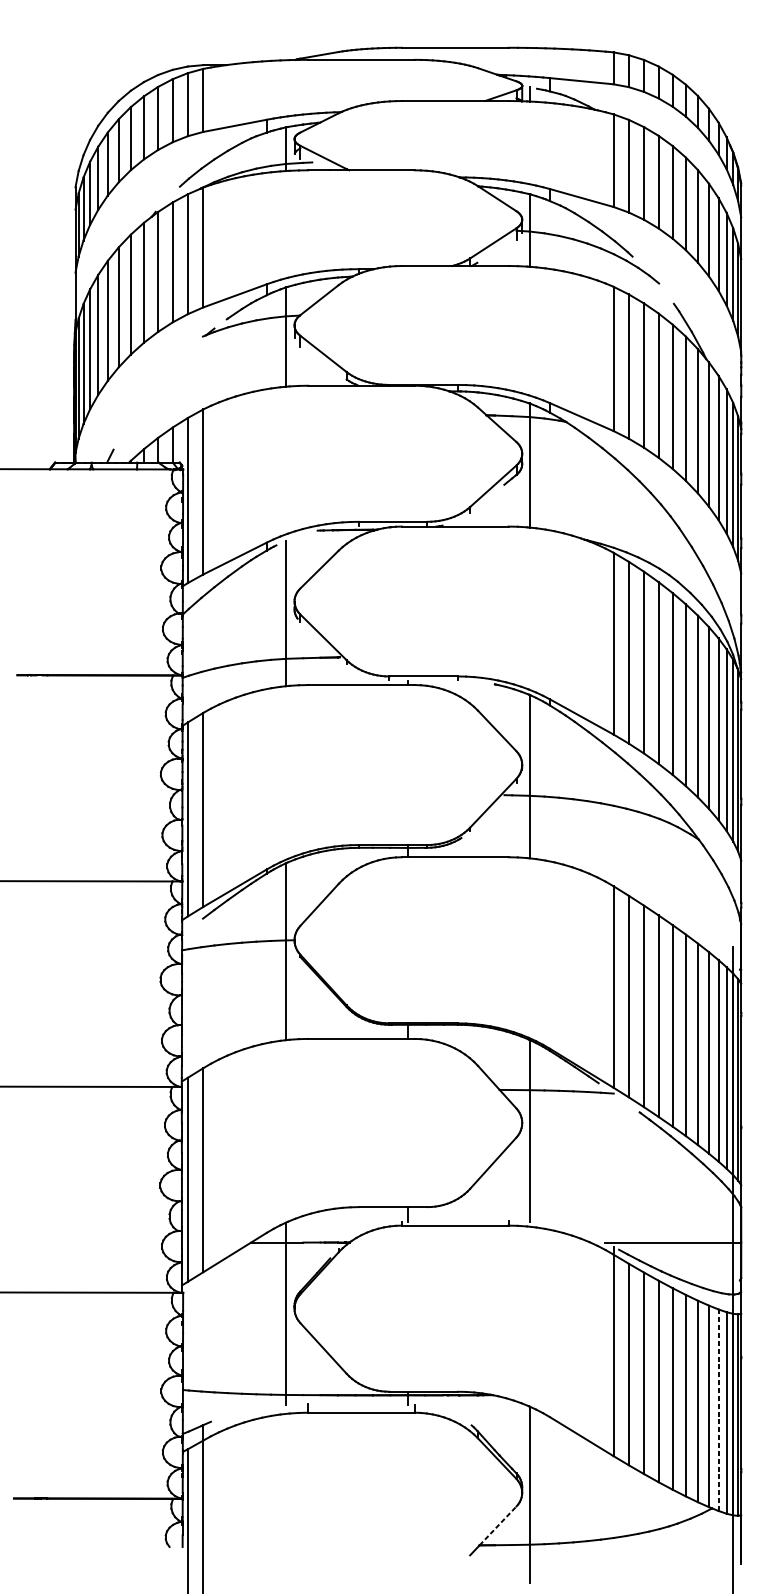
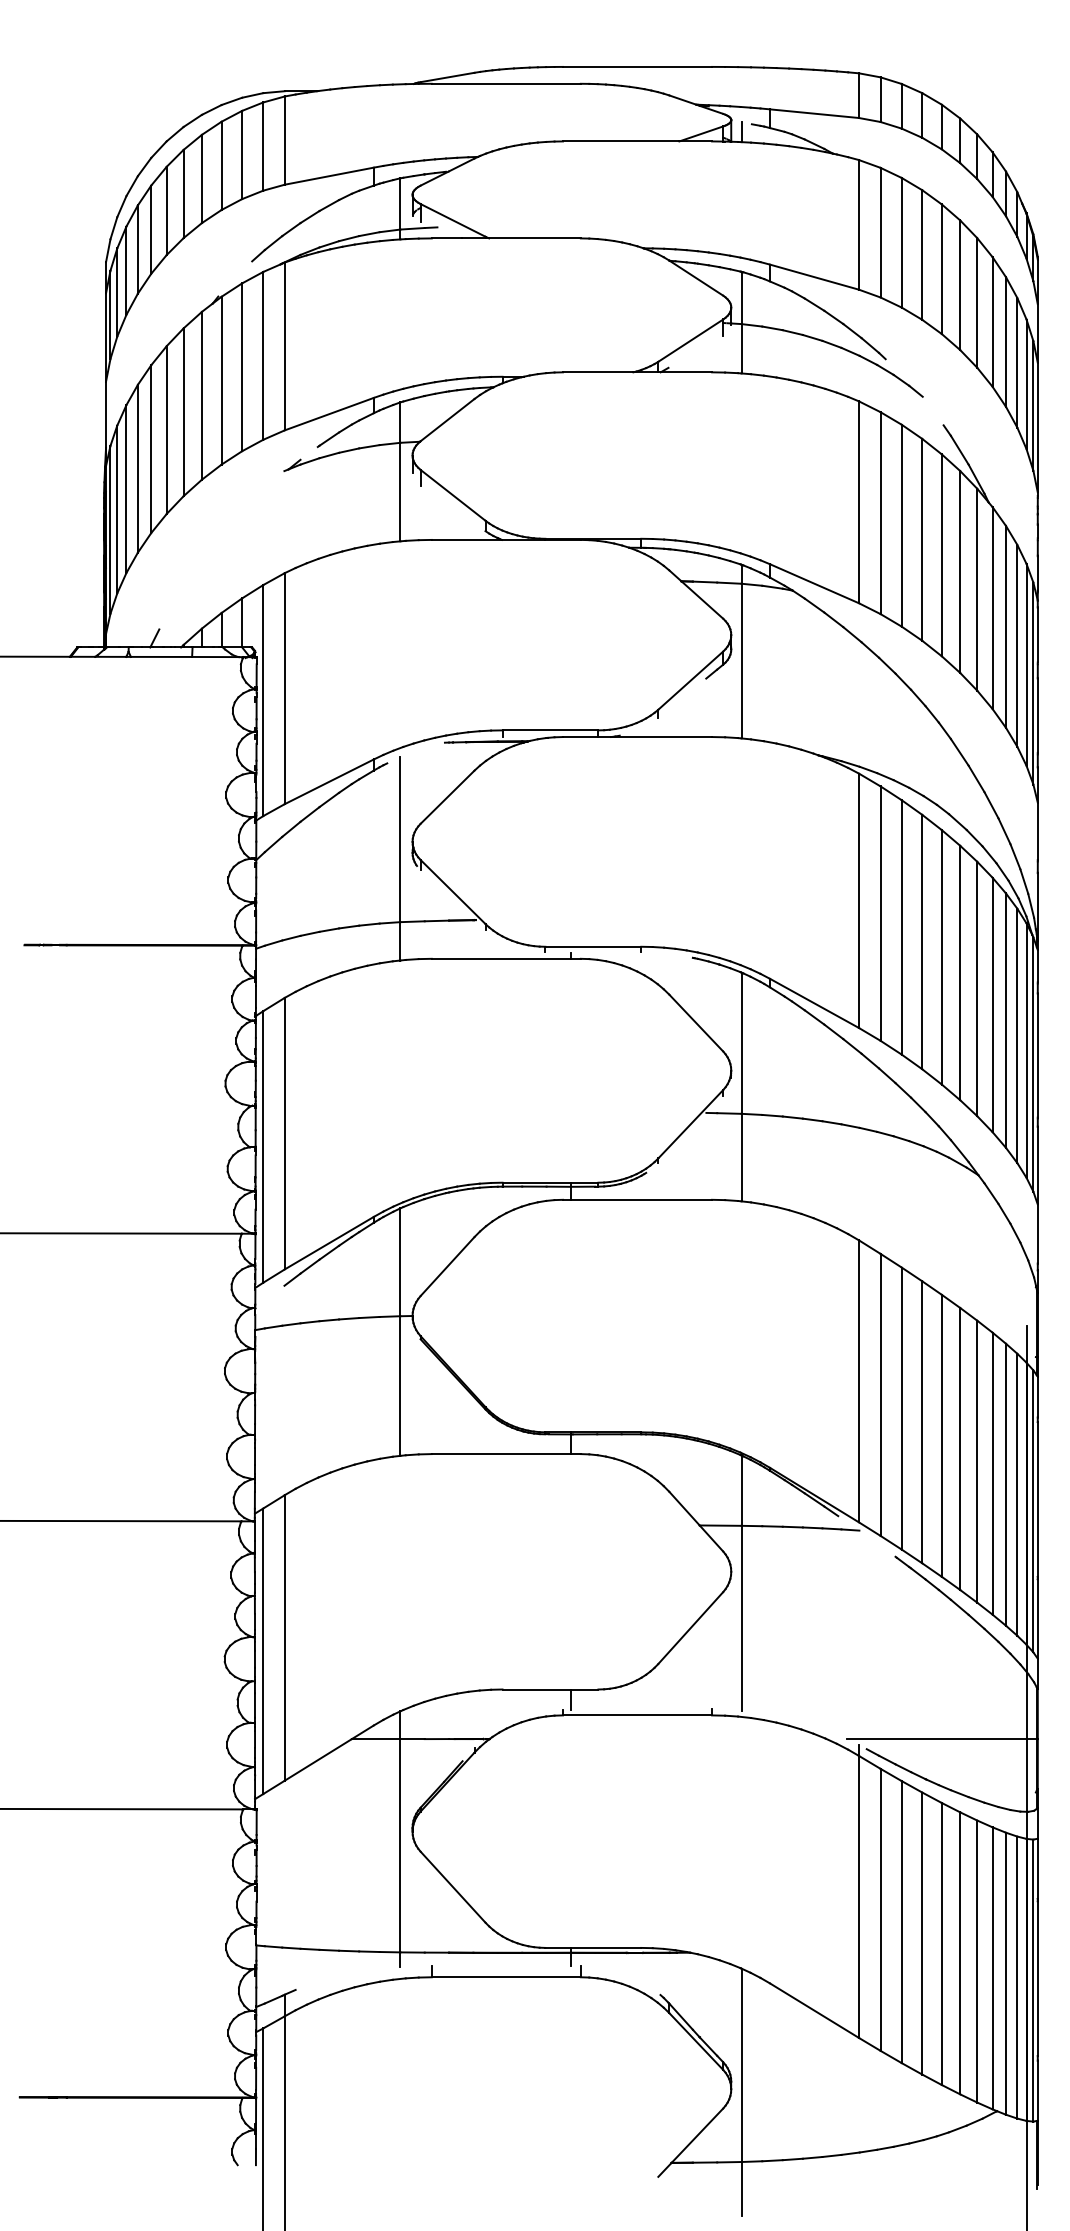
line: (718, 1410) -> (1005, 1974), dashed -> solid
line: (498, 1525) -> (697, 2135), dashed -> solid

